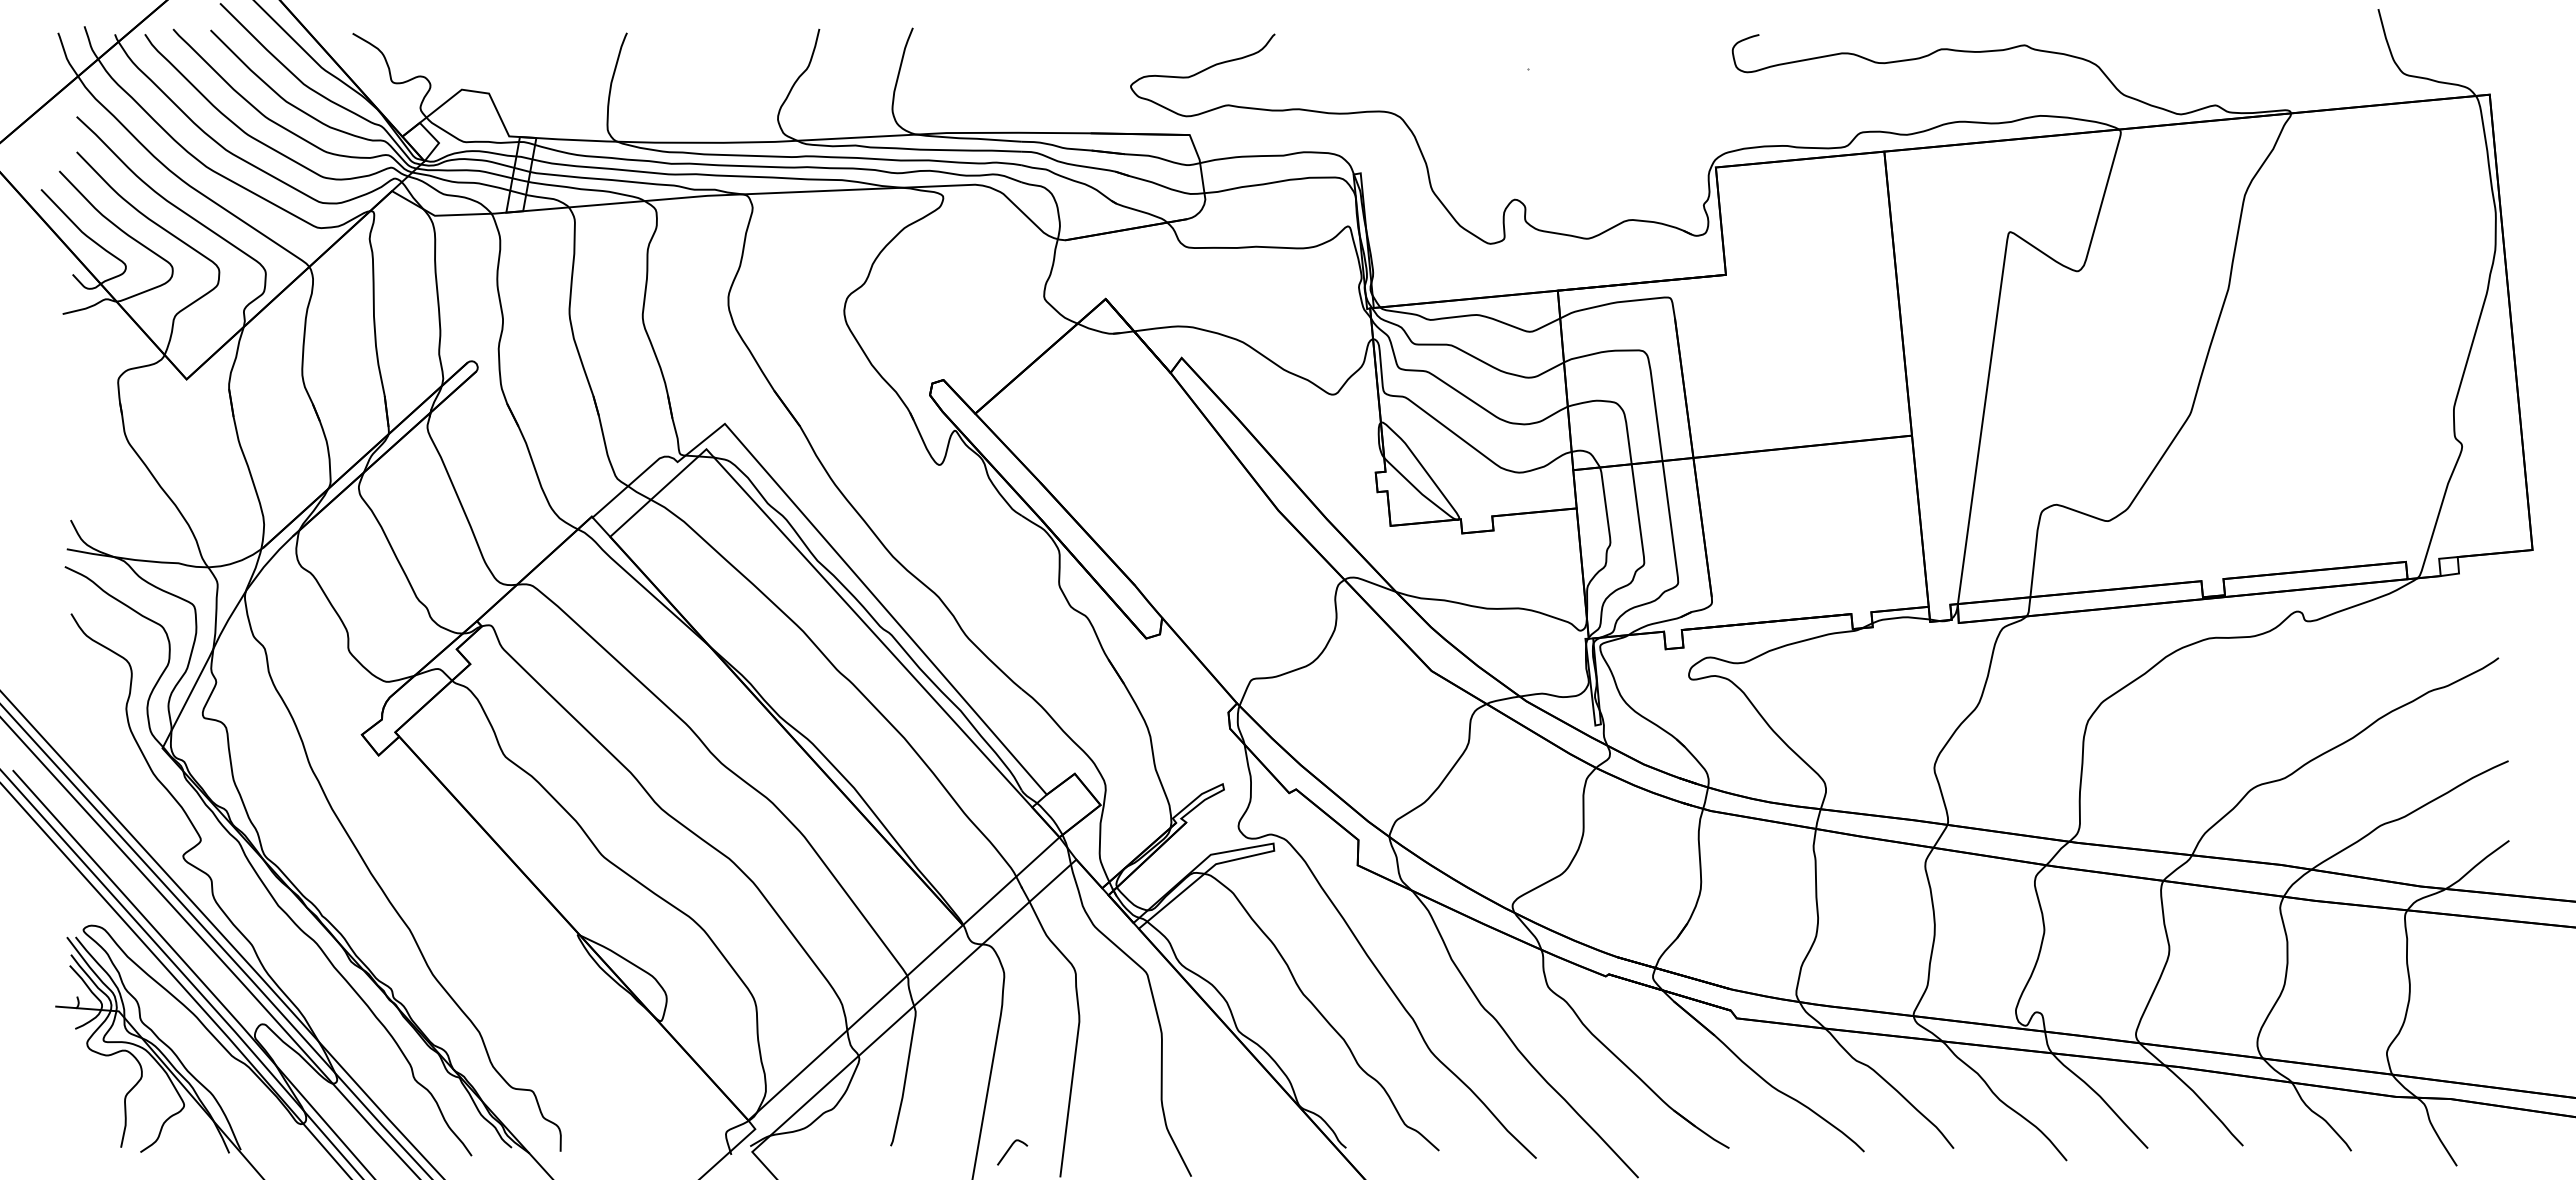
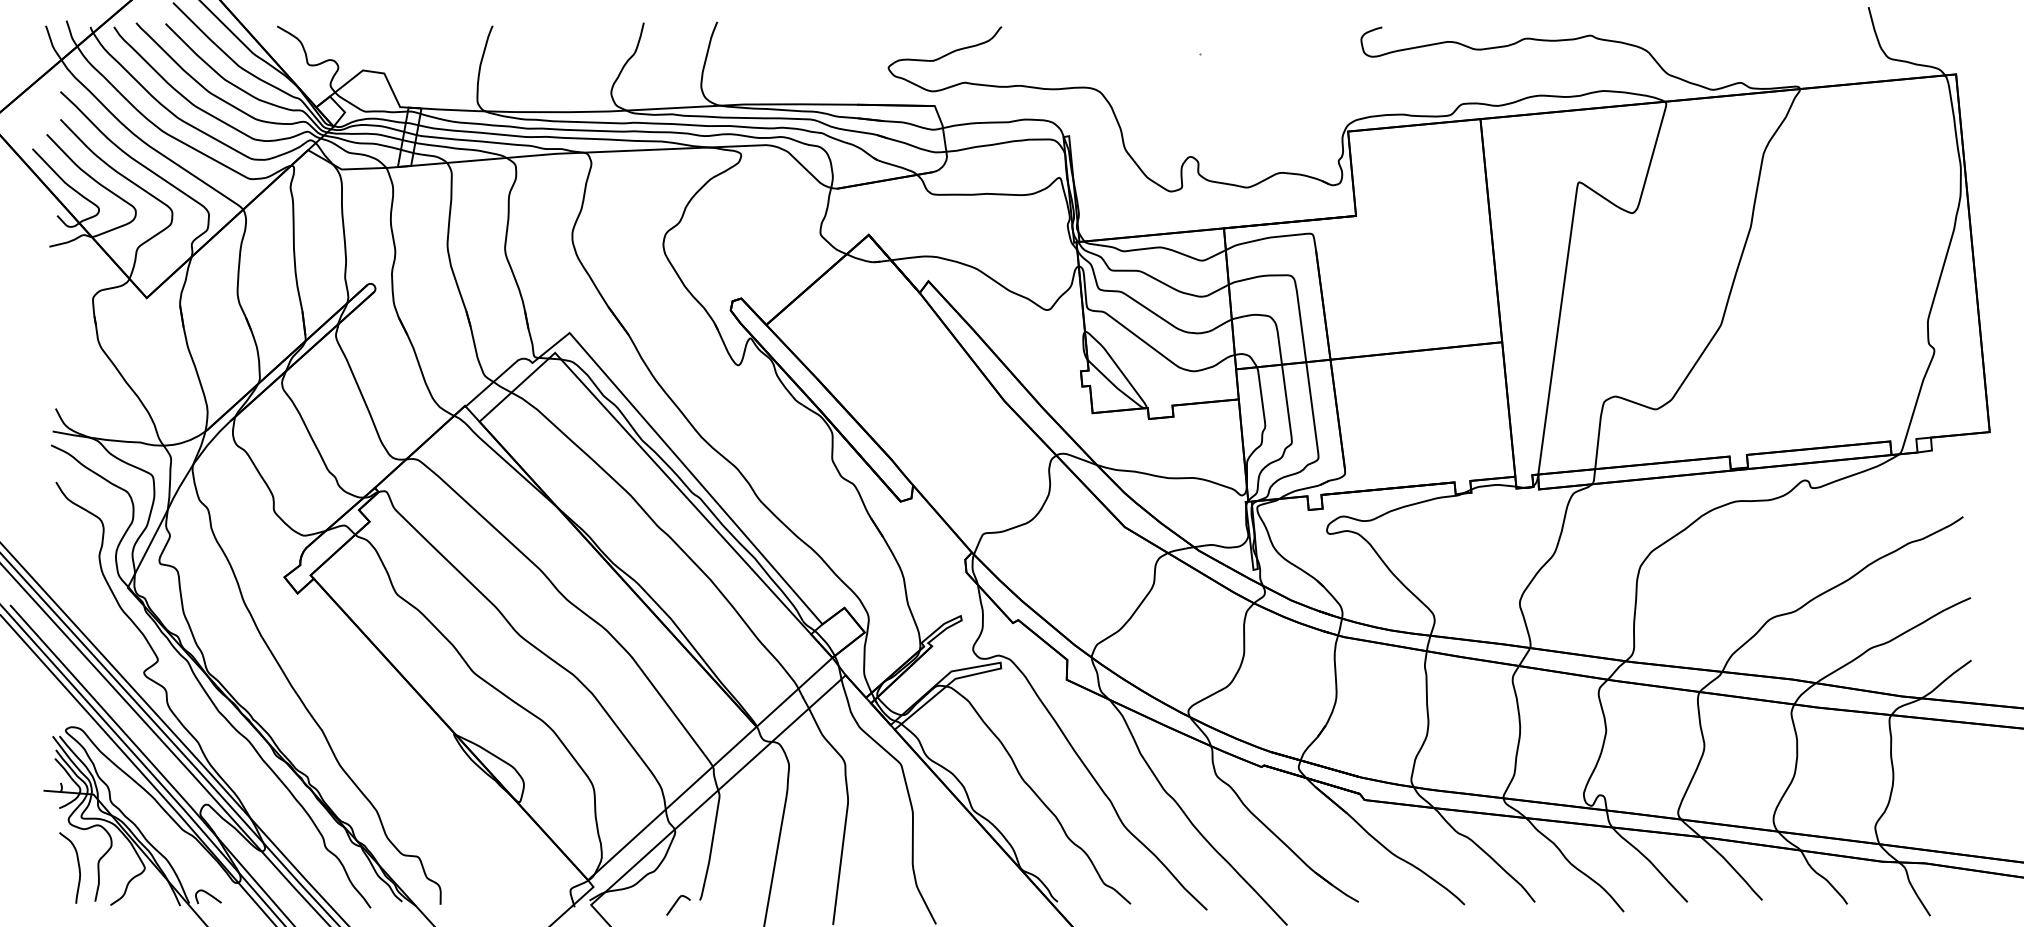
curve: (99, 1103) -> (78, 866), added
curve: (265, 1139) -> (208, 895), added
curve: (1009, 1150) -> (676, 903), moved

